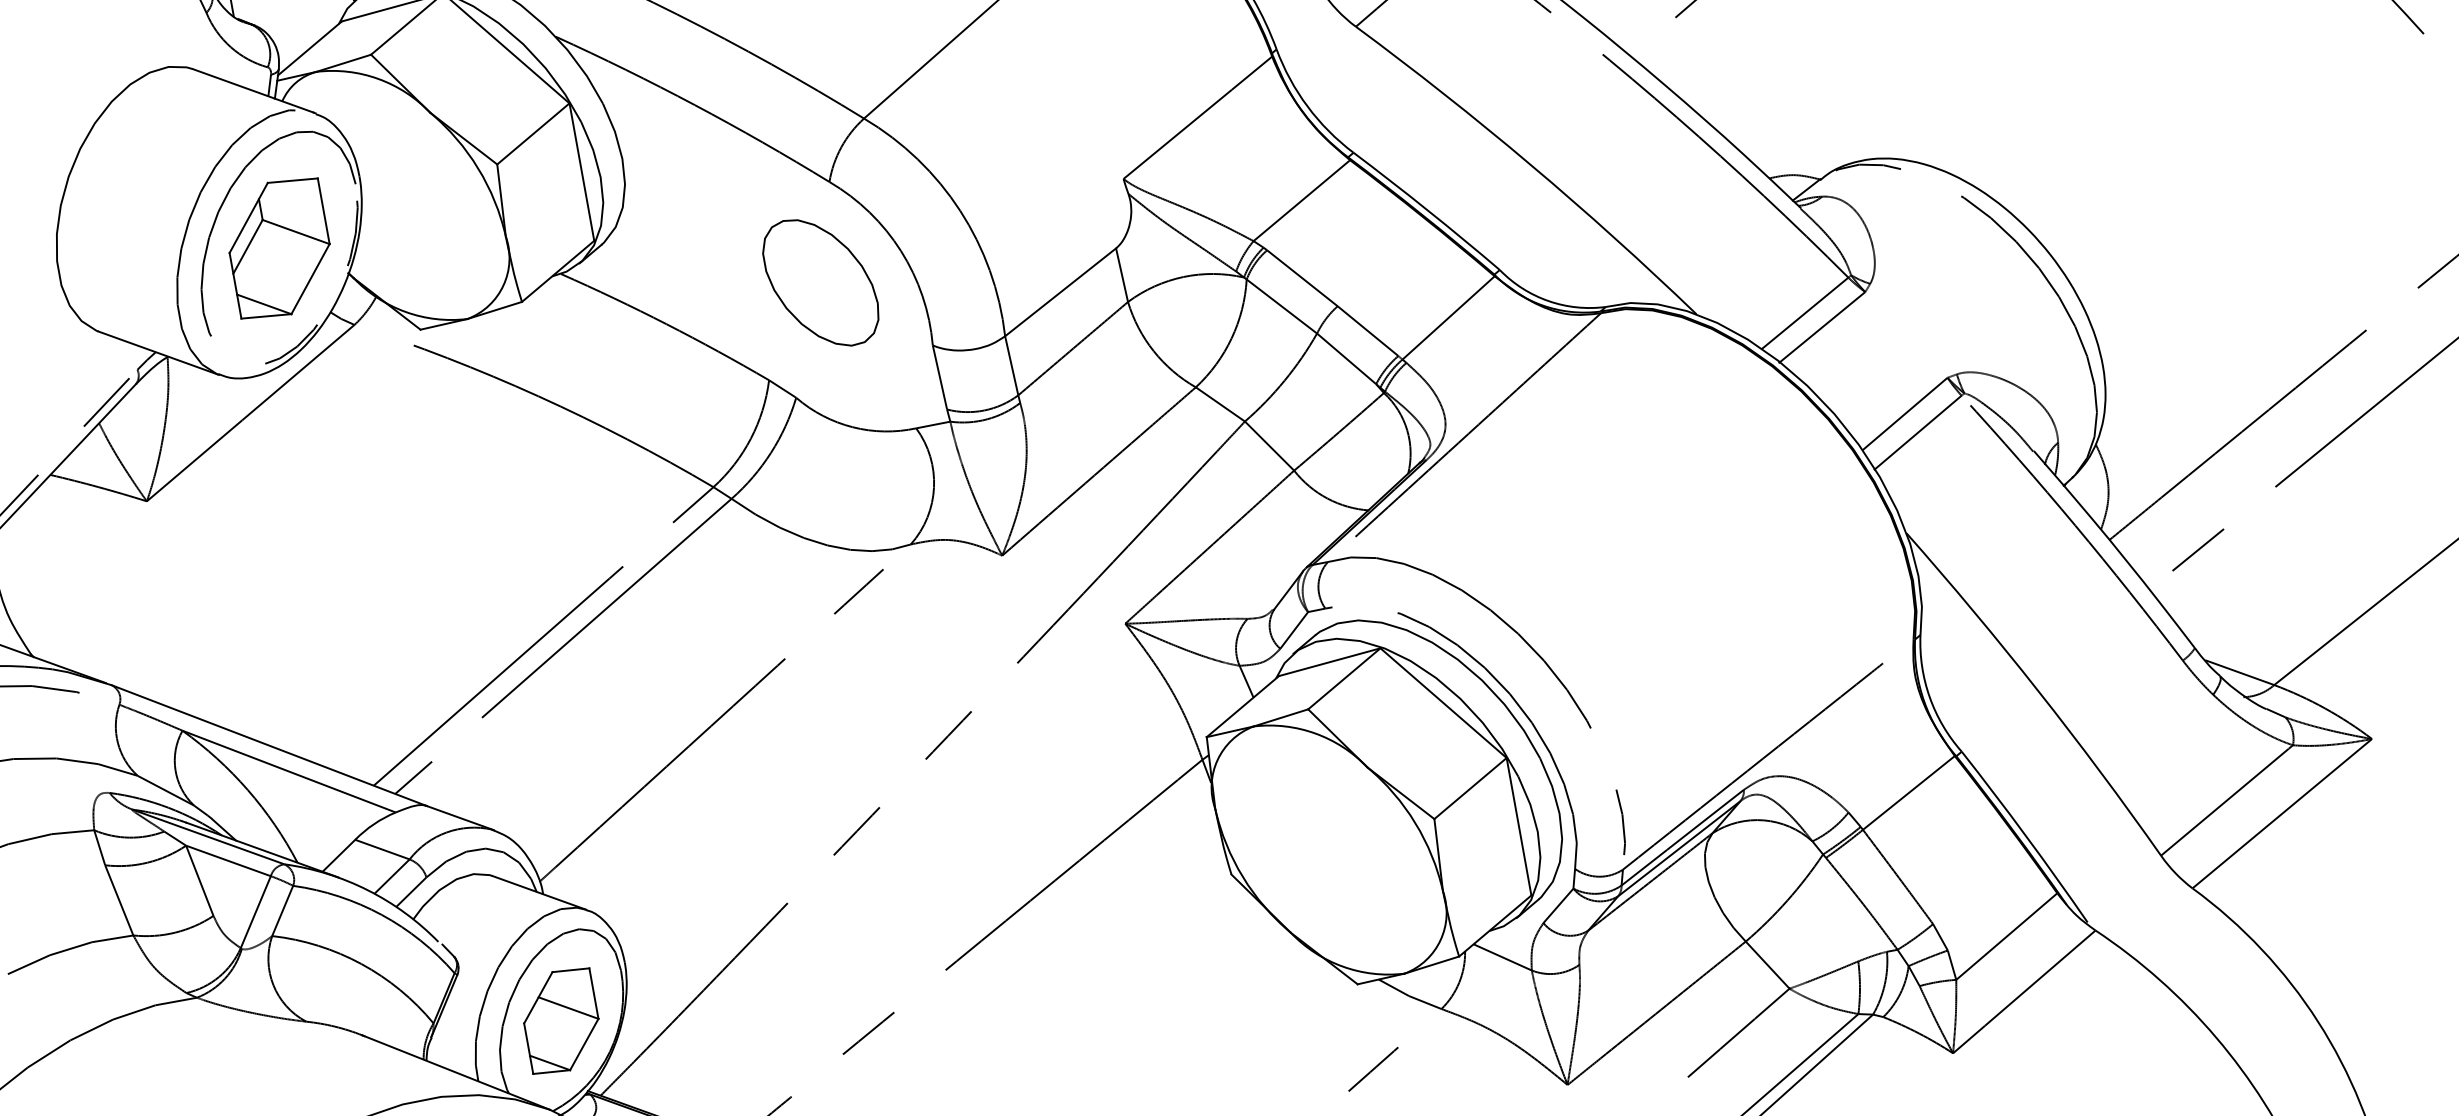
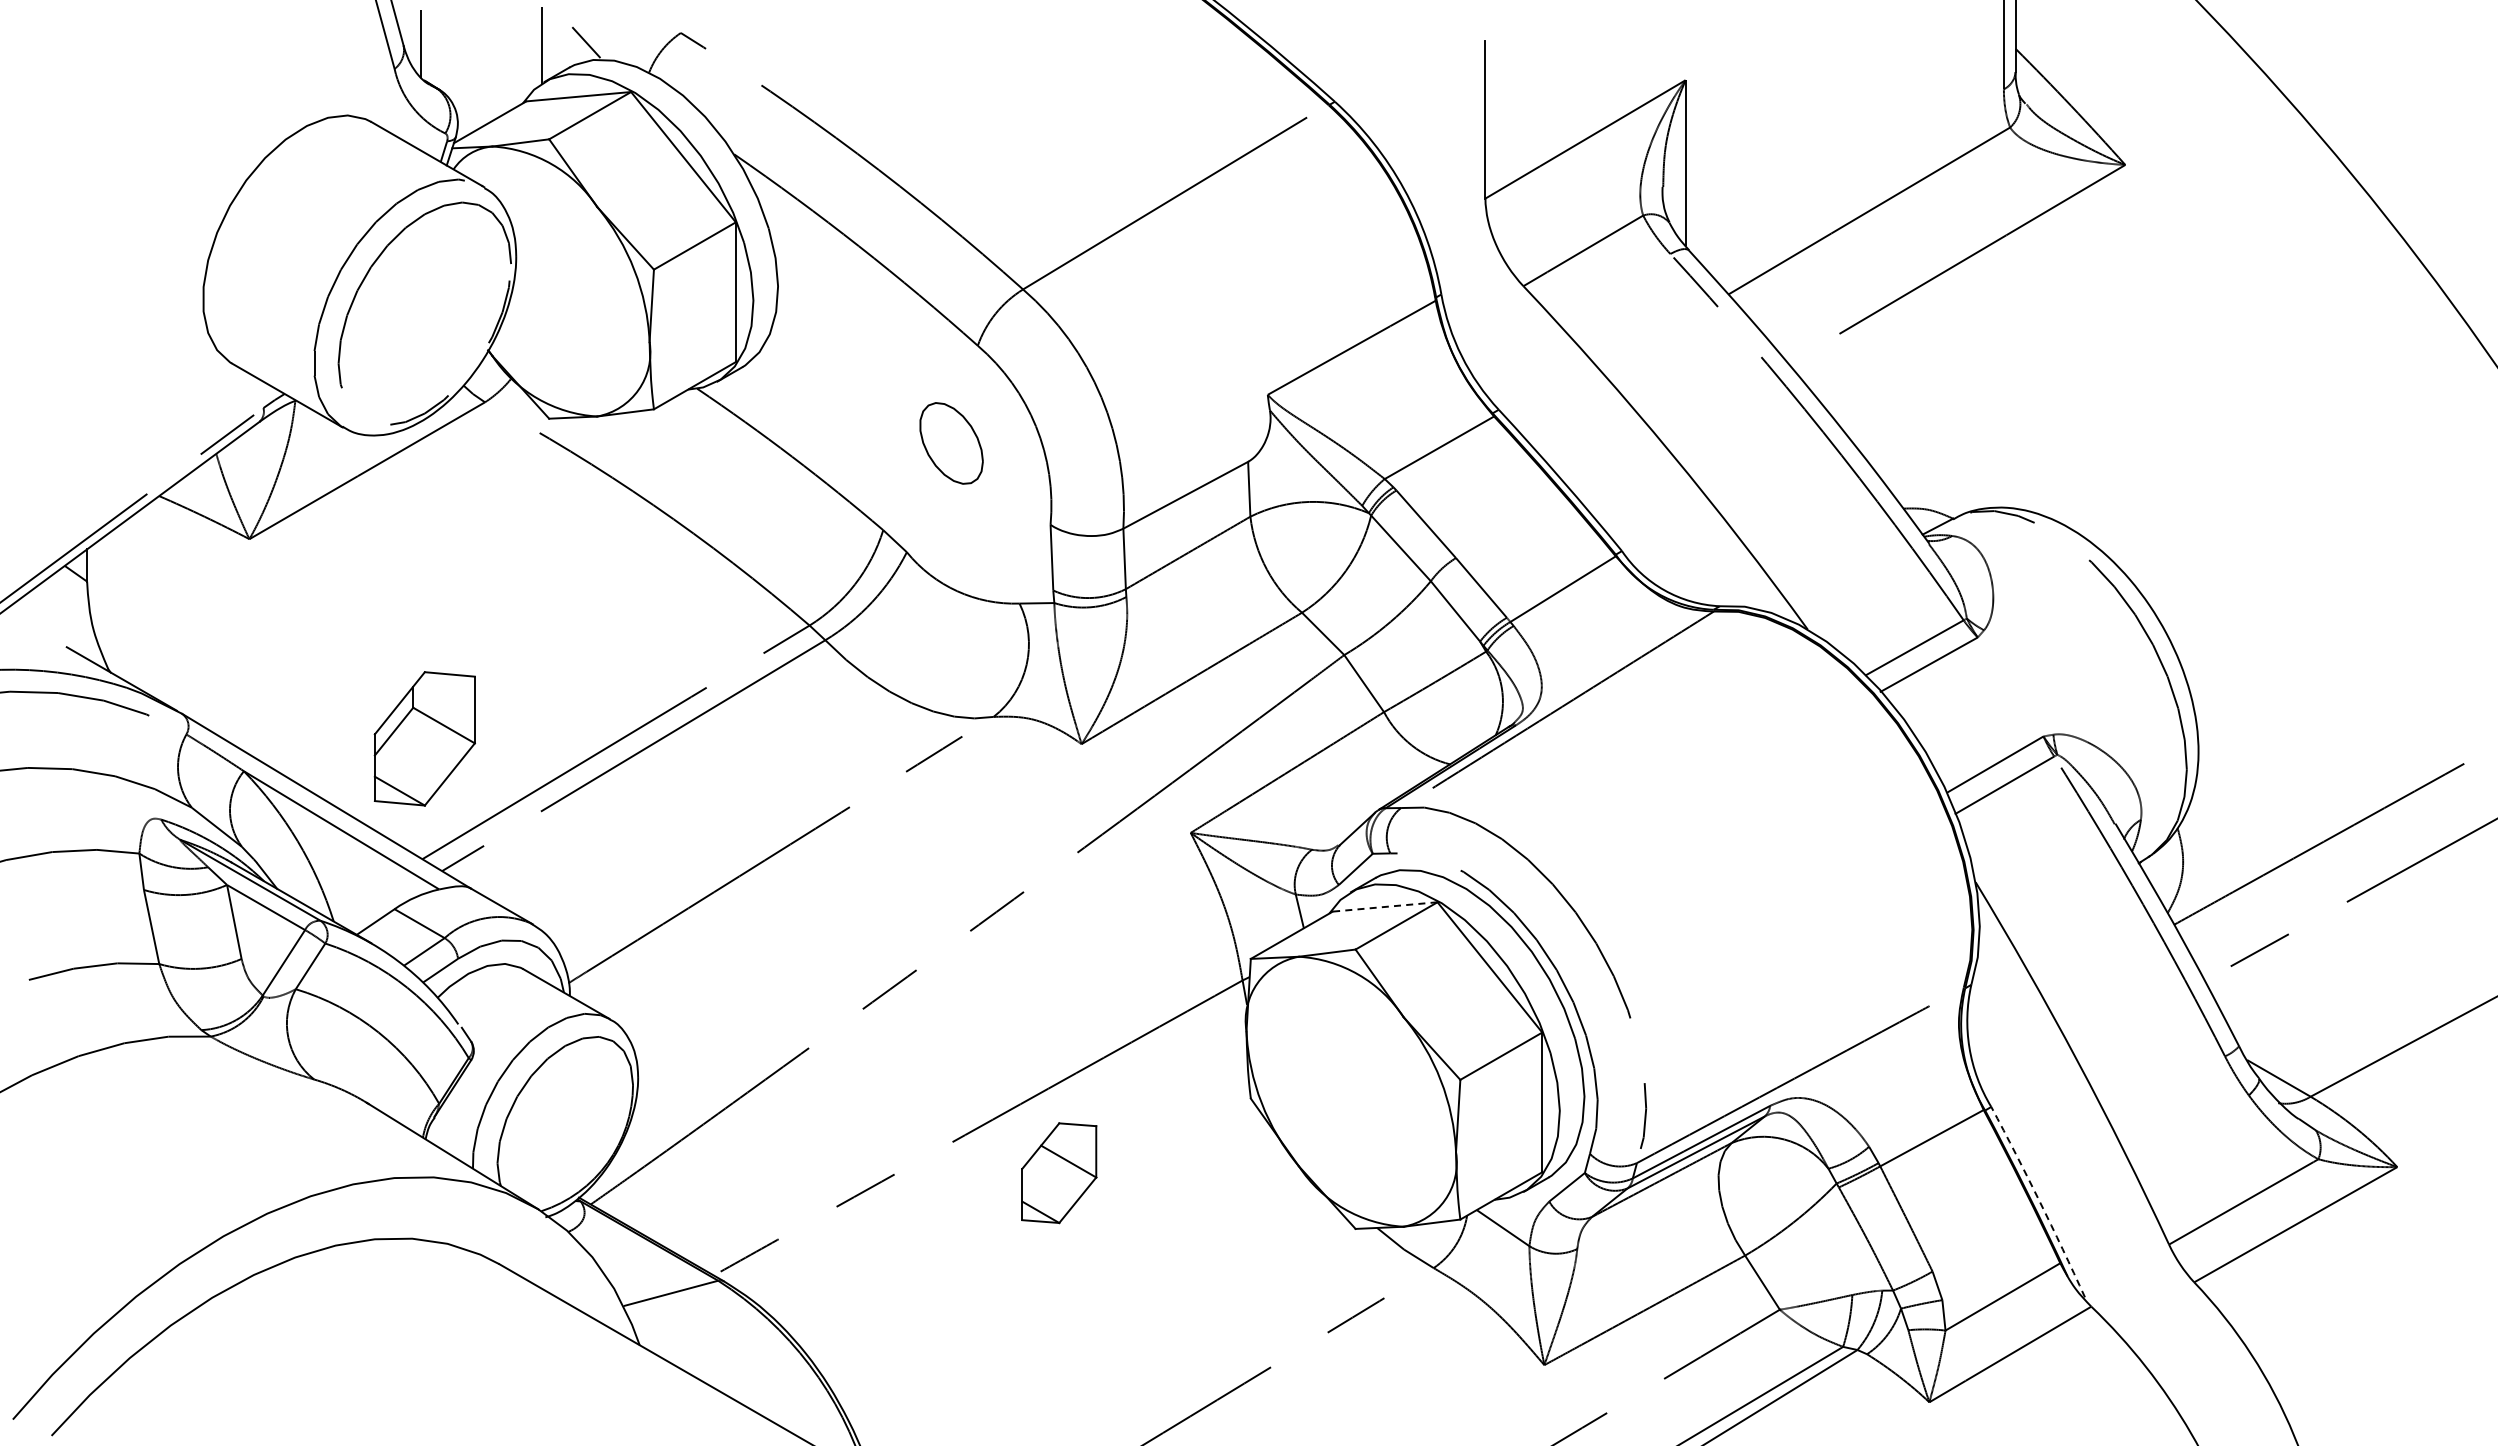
part: (279, 248) -> (424, 738), moved
part: (820, 282) -> (951, 443), size x0.6
line: (1330, 661) -> (1385, 906), solid -> dashed
arc: (2025, 836) -> (2039, 1201), solid -> dashed
part: (561, 1021) -> (1059, 1173), moved

